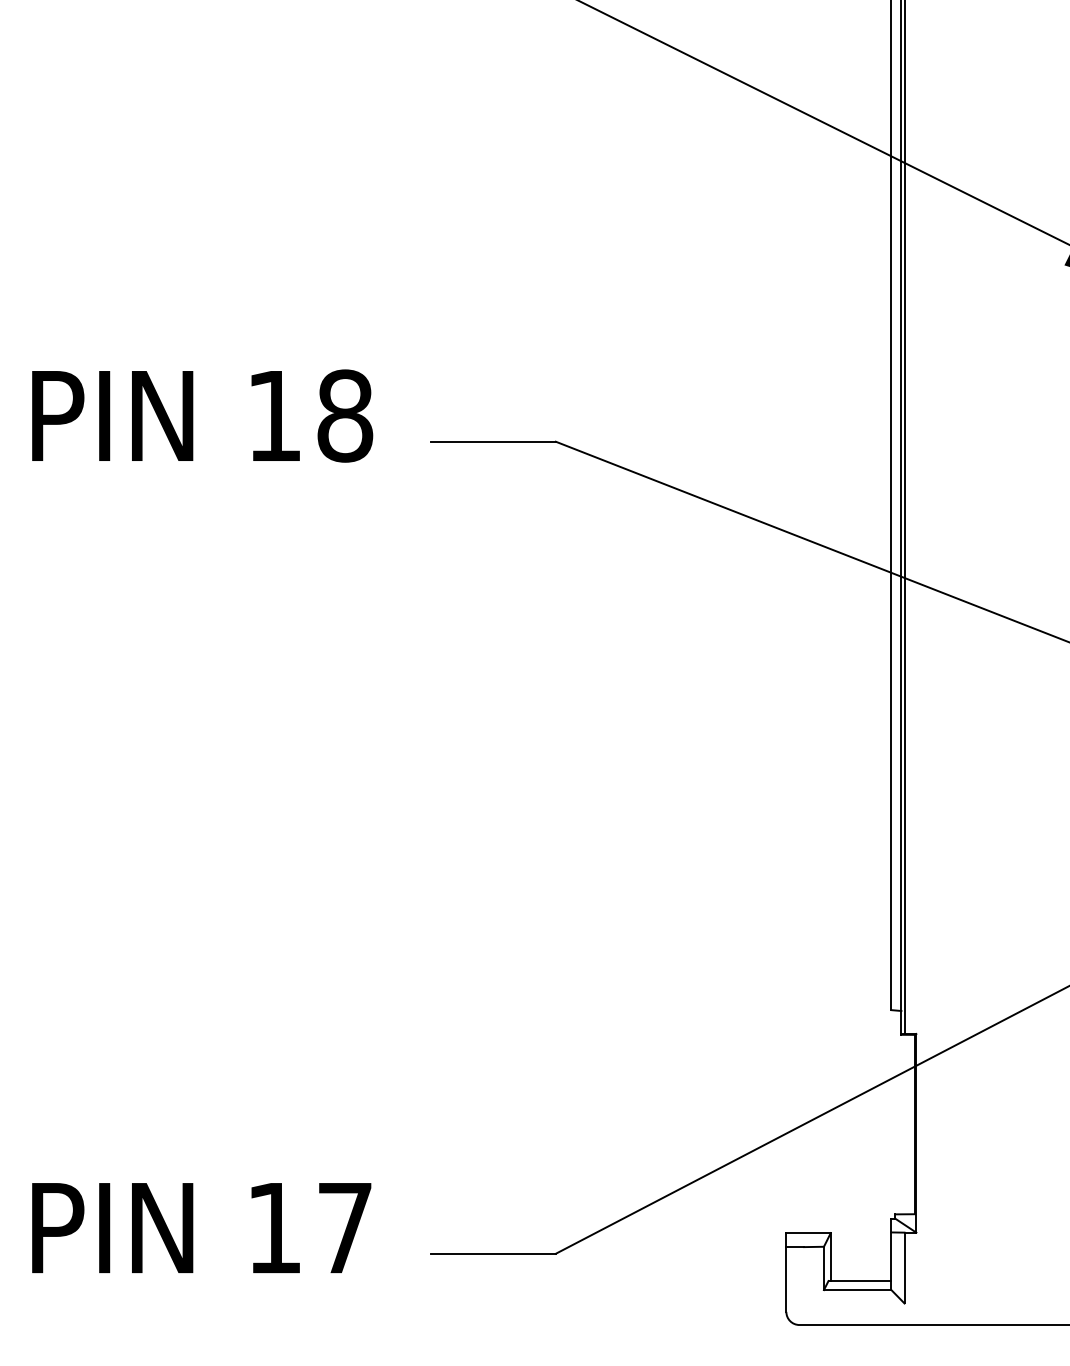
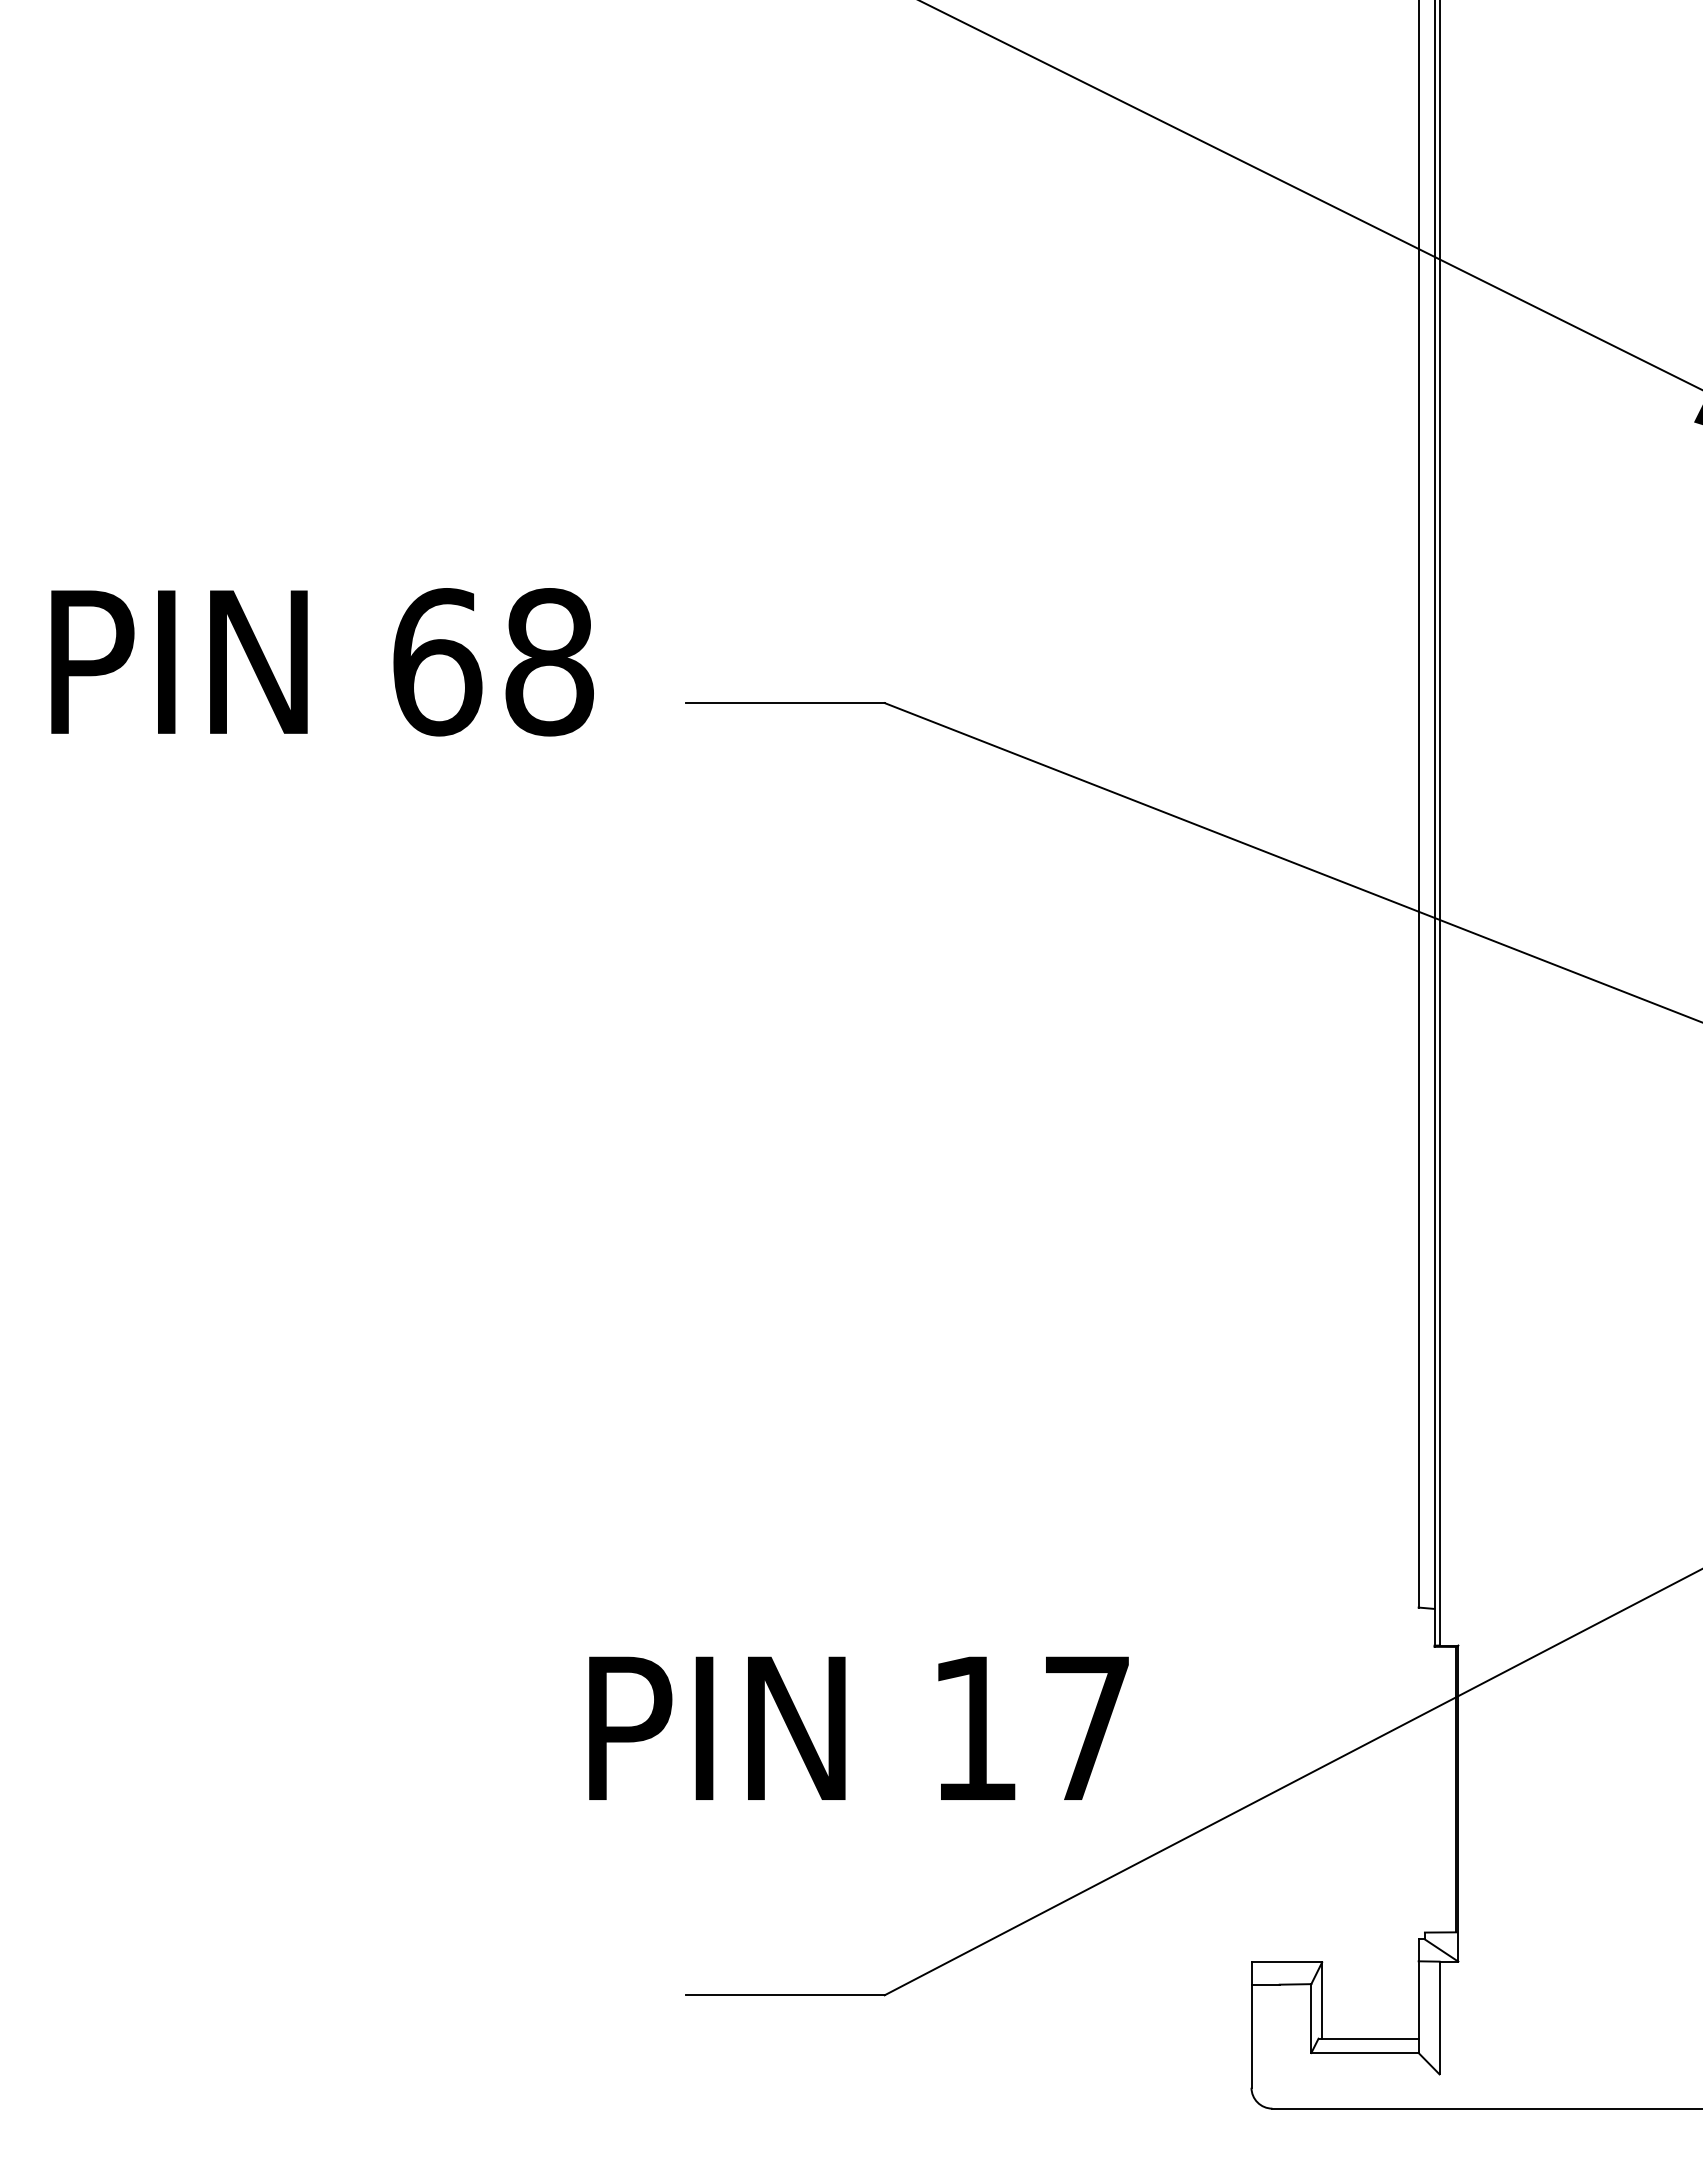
text: (275, 415) -> (438, 661), 18 -> 68
text: (201, 1227) -> (858, 1727), moved

